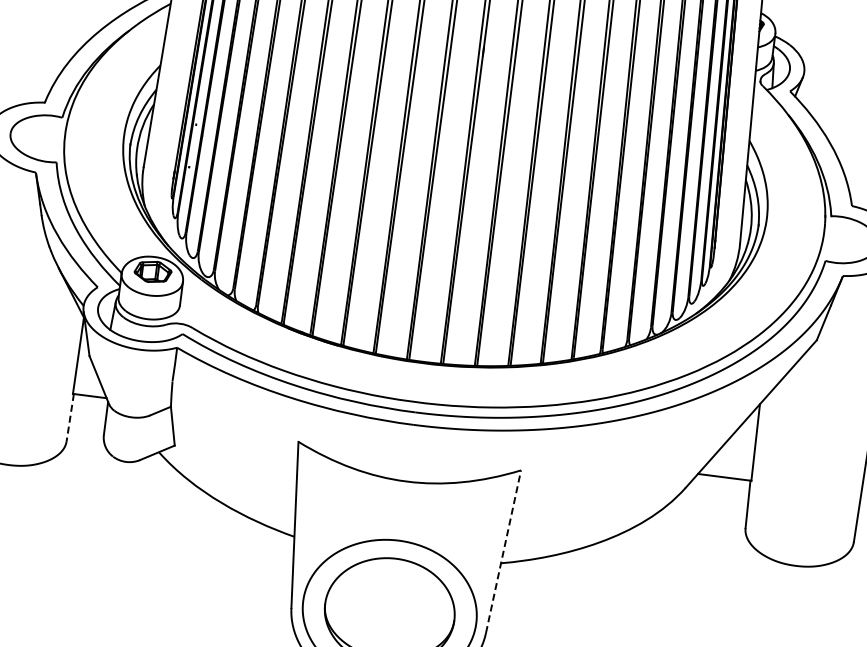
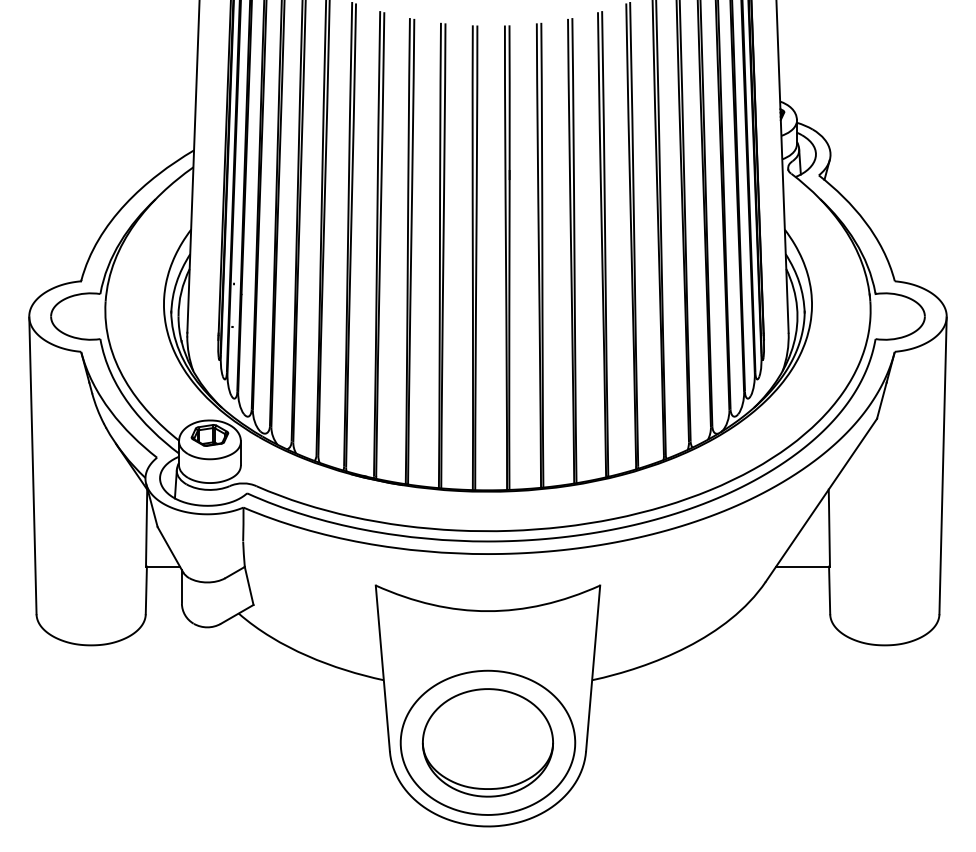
line: (70, 417) -> (146, 590), dashed -> solid
line: (504, 550) -> (593, 667), dashed -> solid

